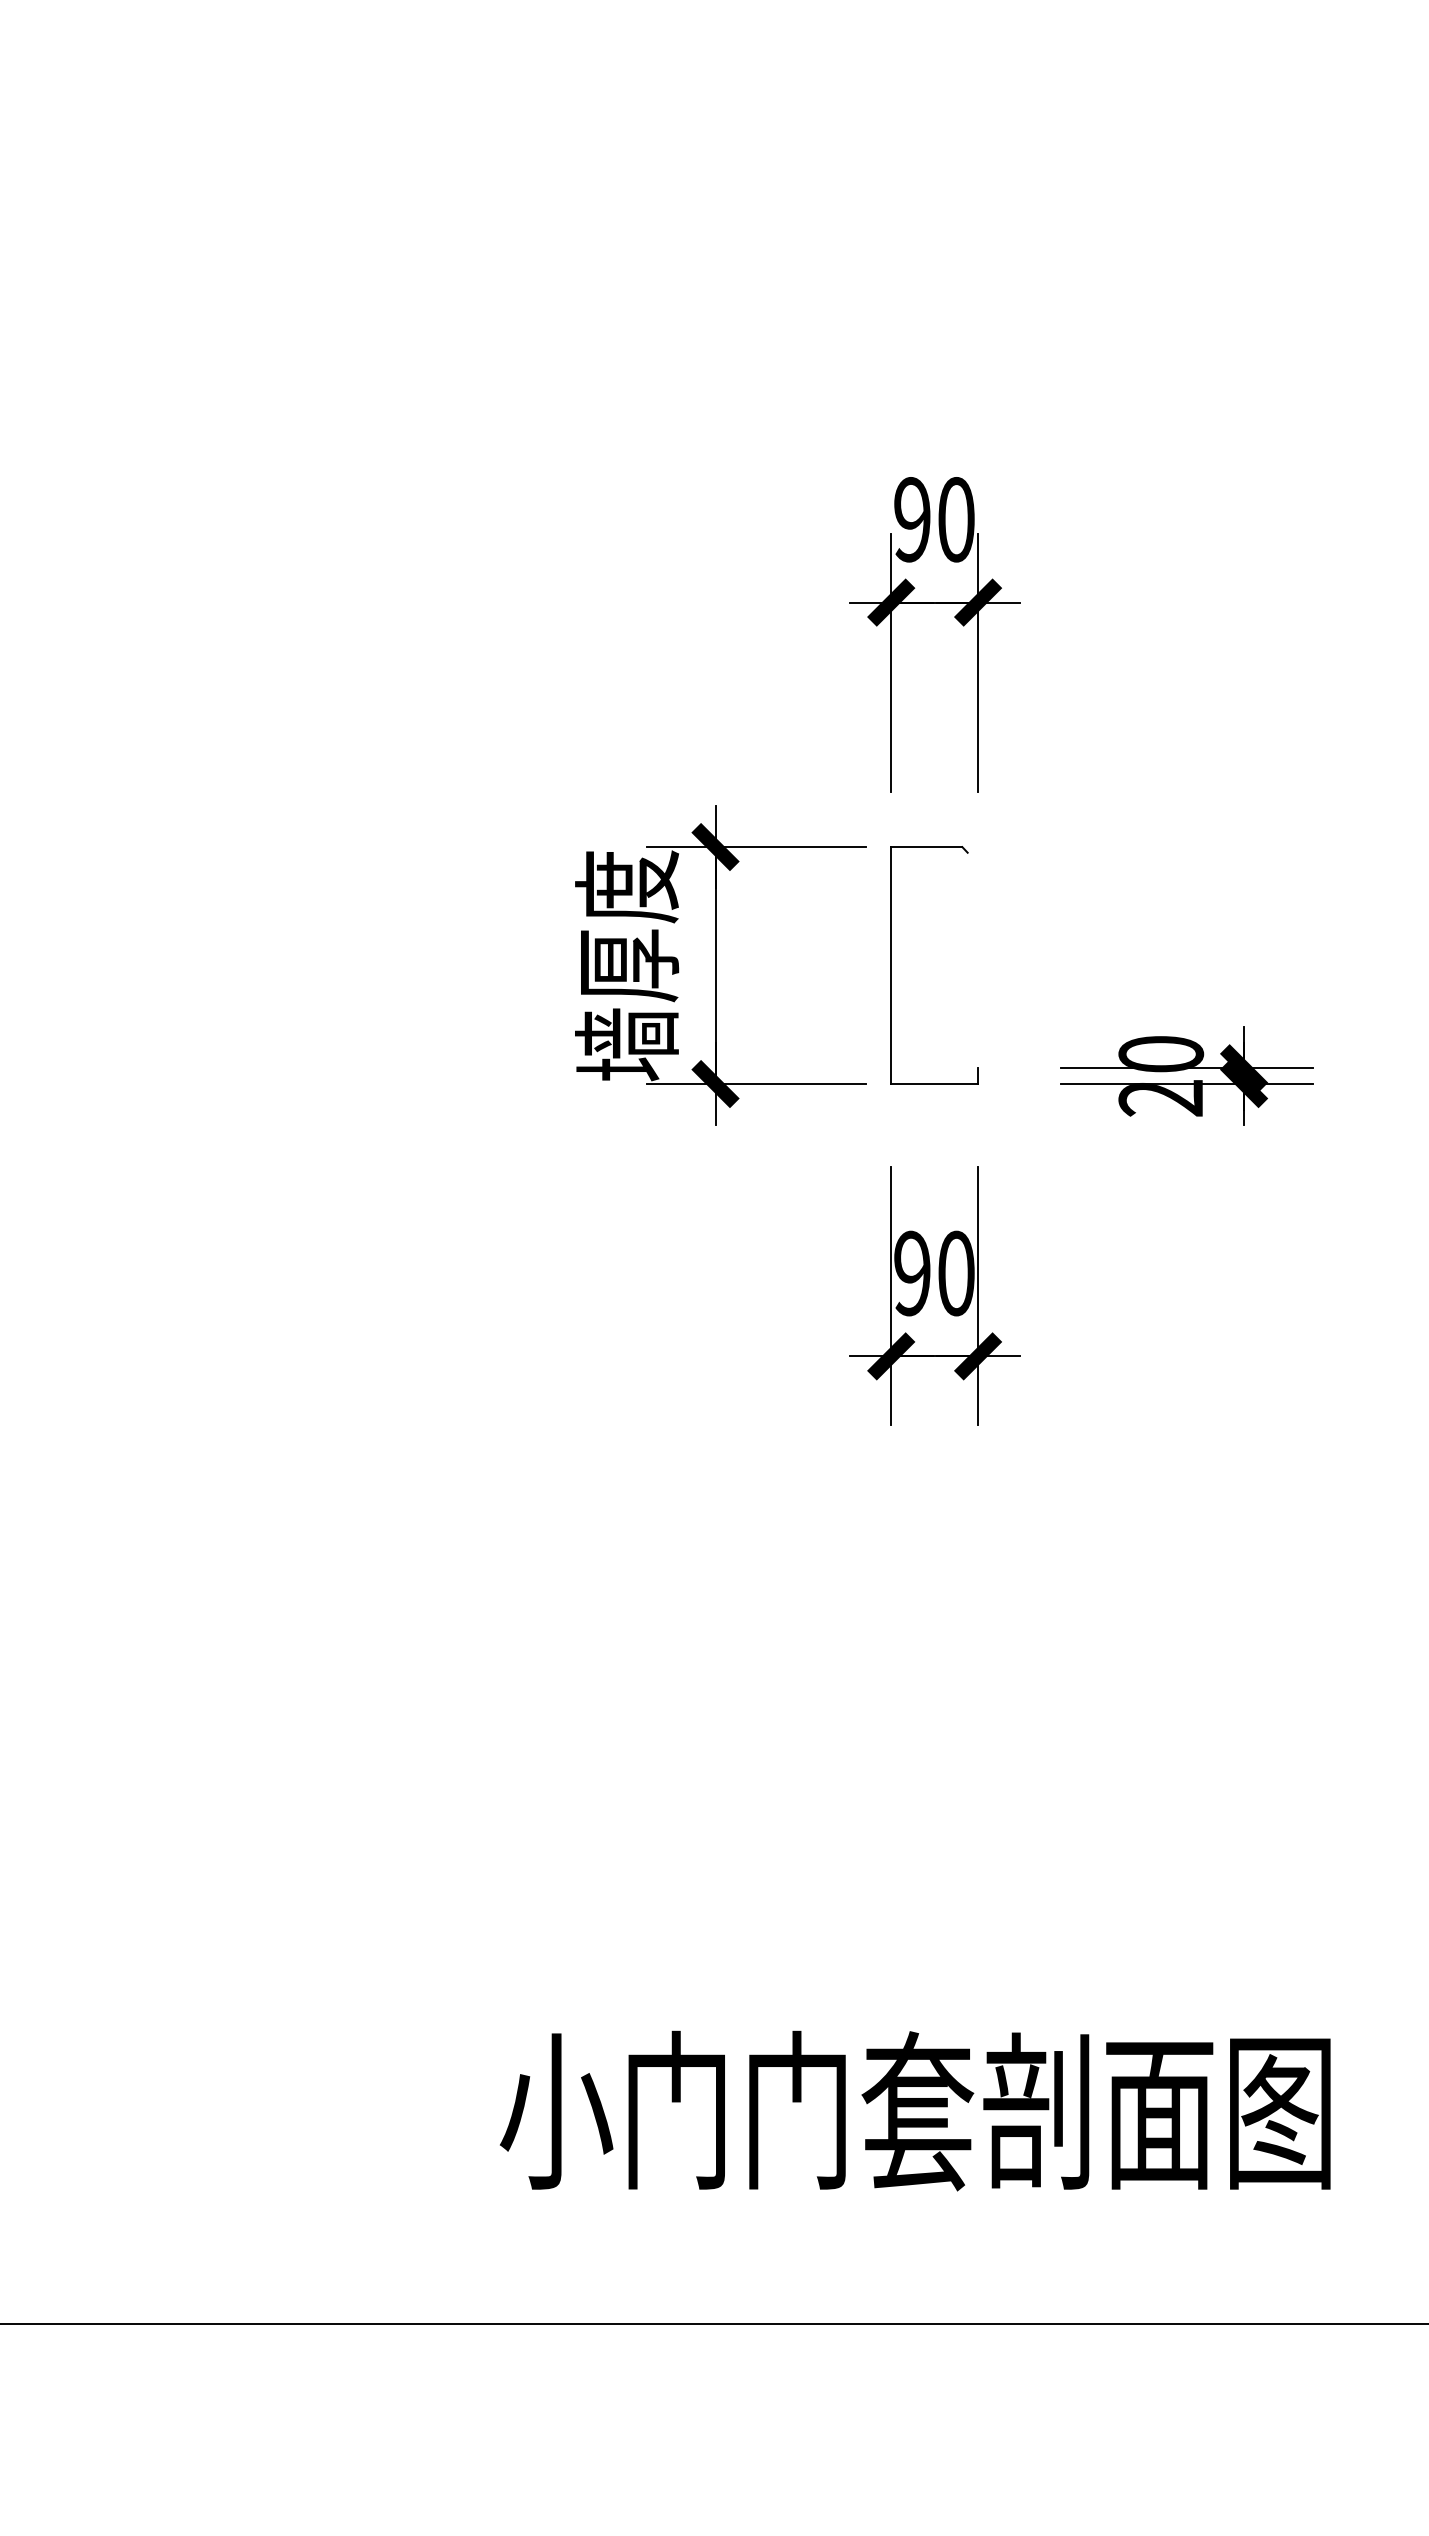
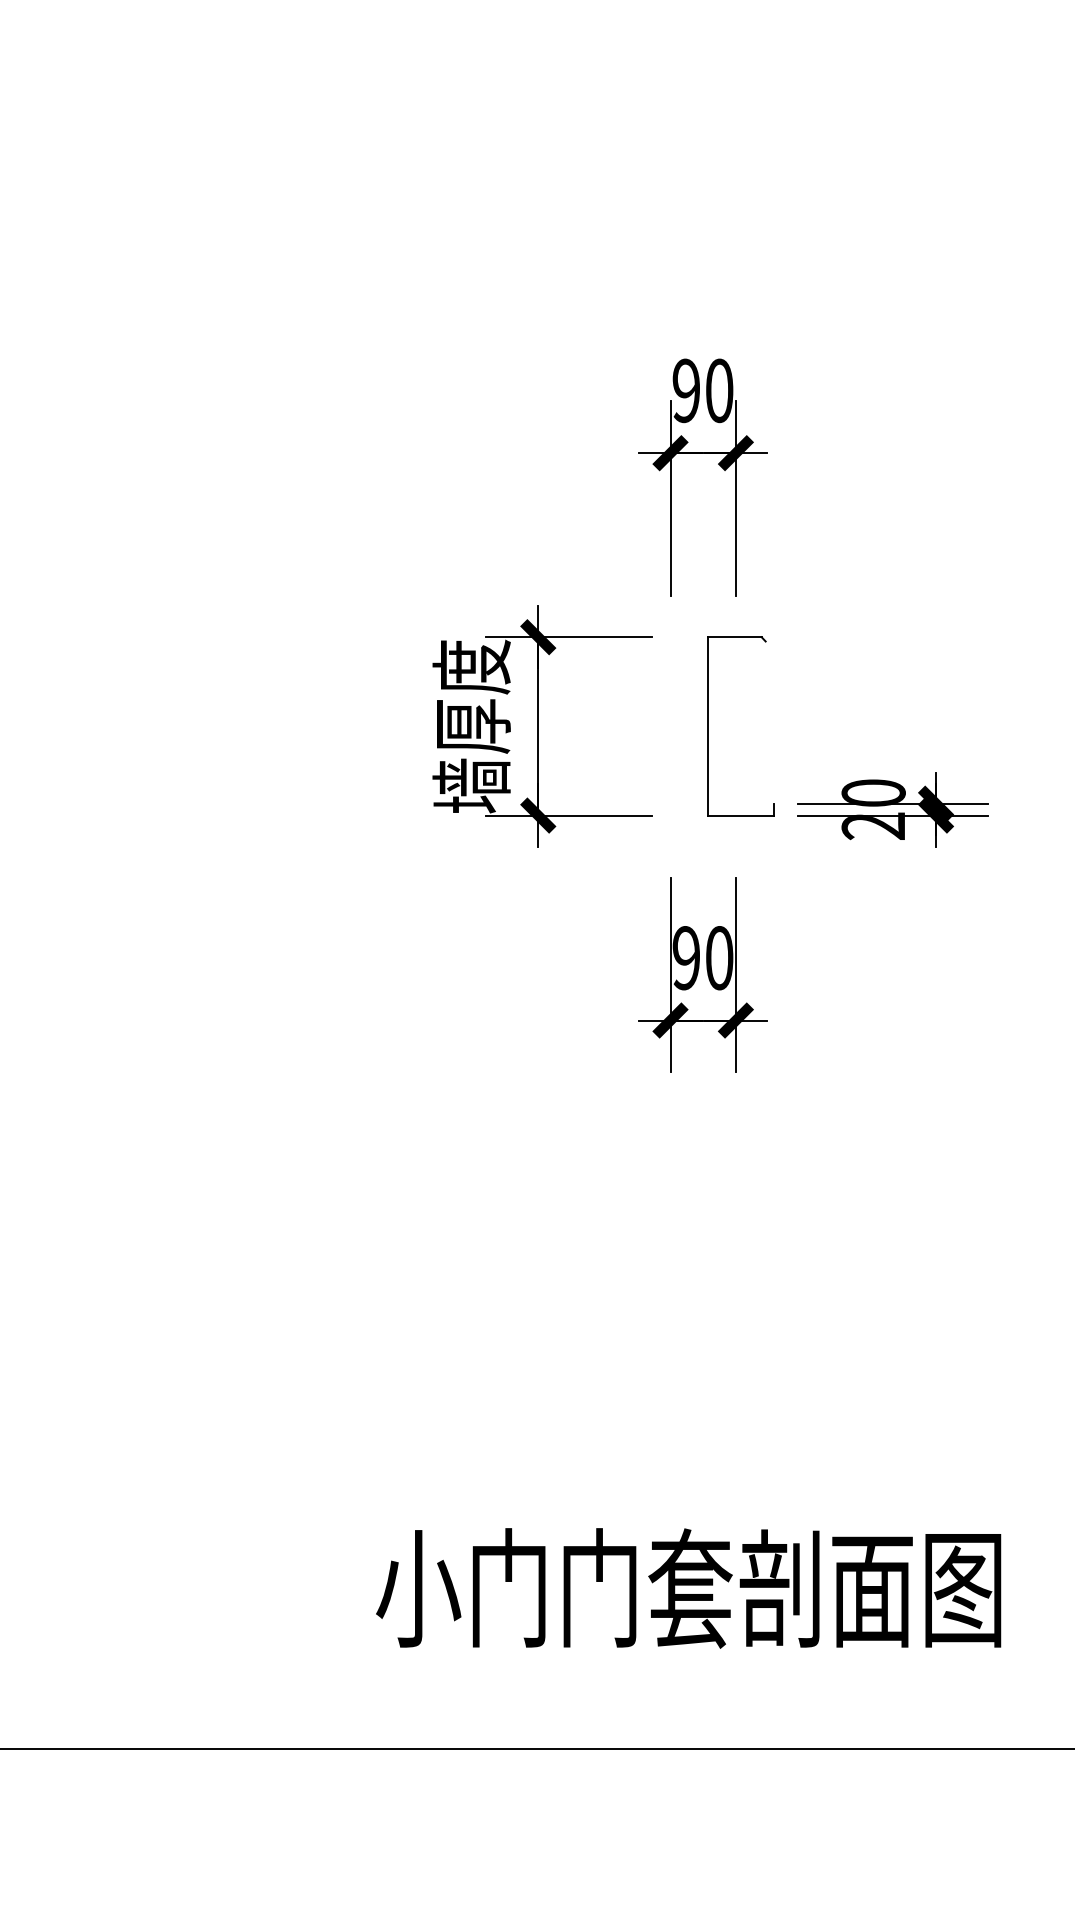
part: (891, 965) -> (708, 726), moved

